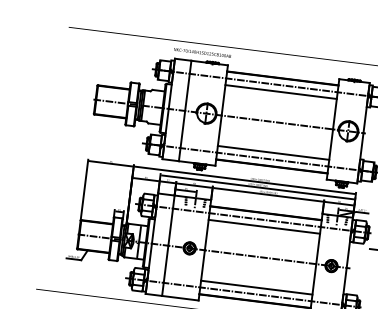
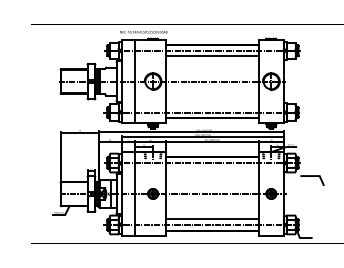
line: (272, 153) -> (211, 107), removed
line: (263, 226) -> (211, 168), removed

